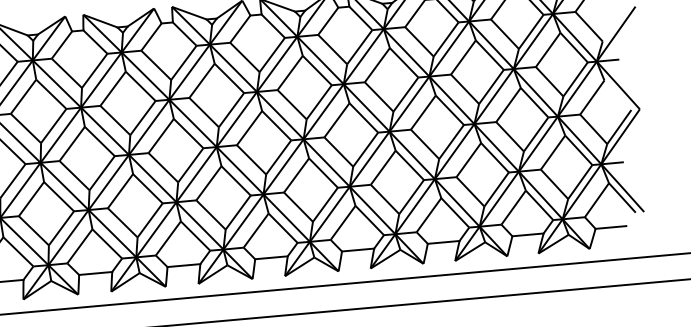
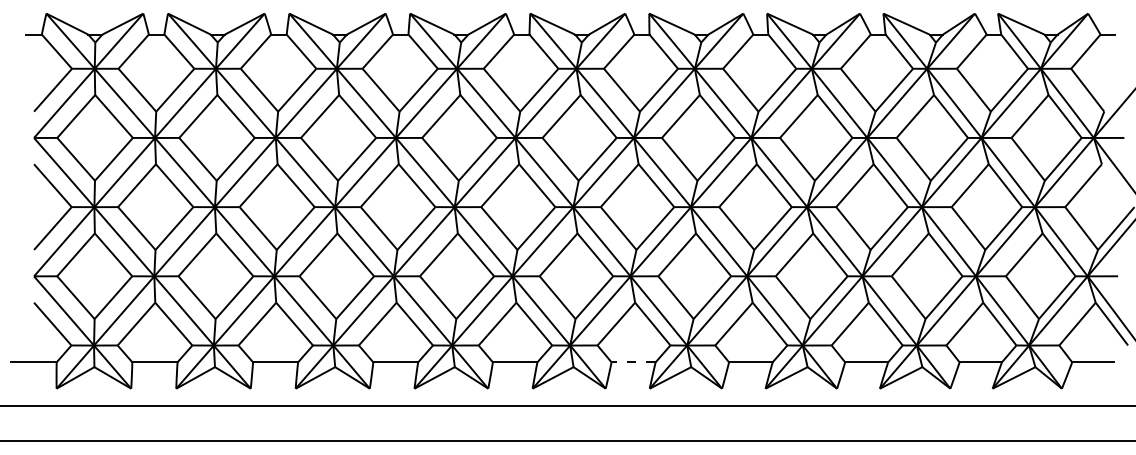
line: (271, 257) -> (633, 362), solid -> dashed

